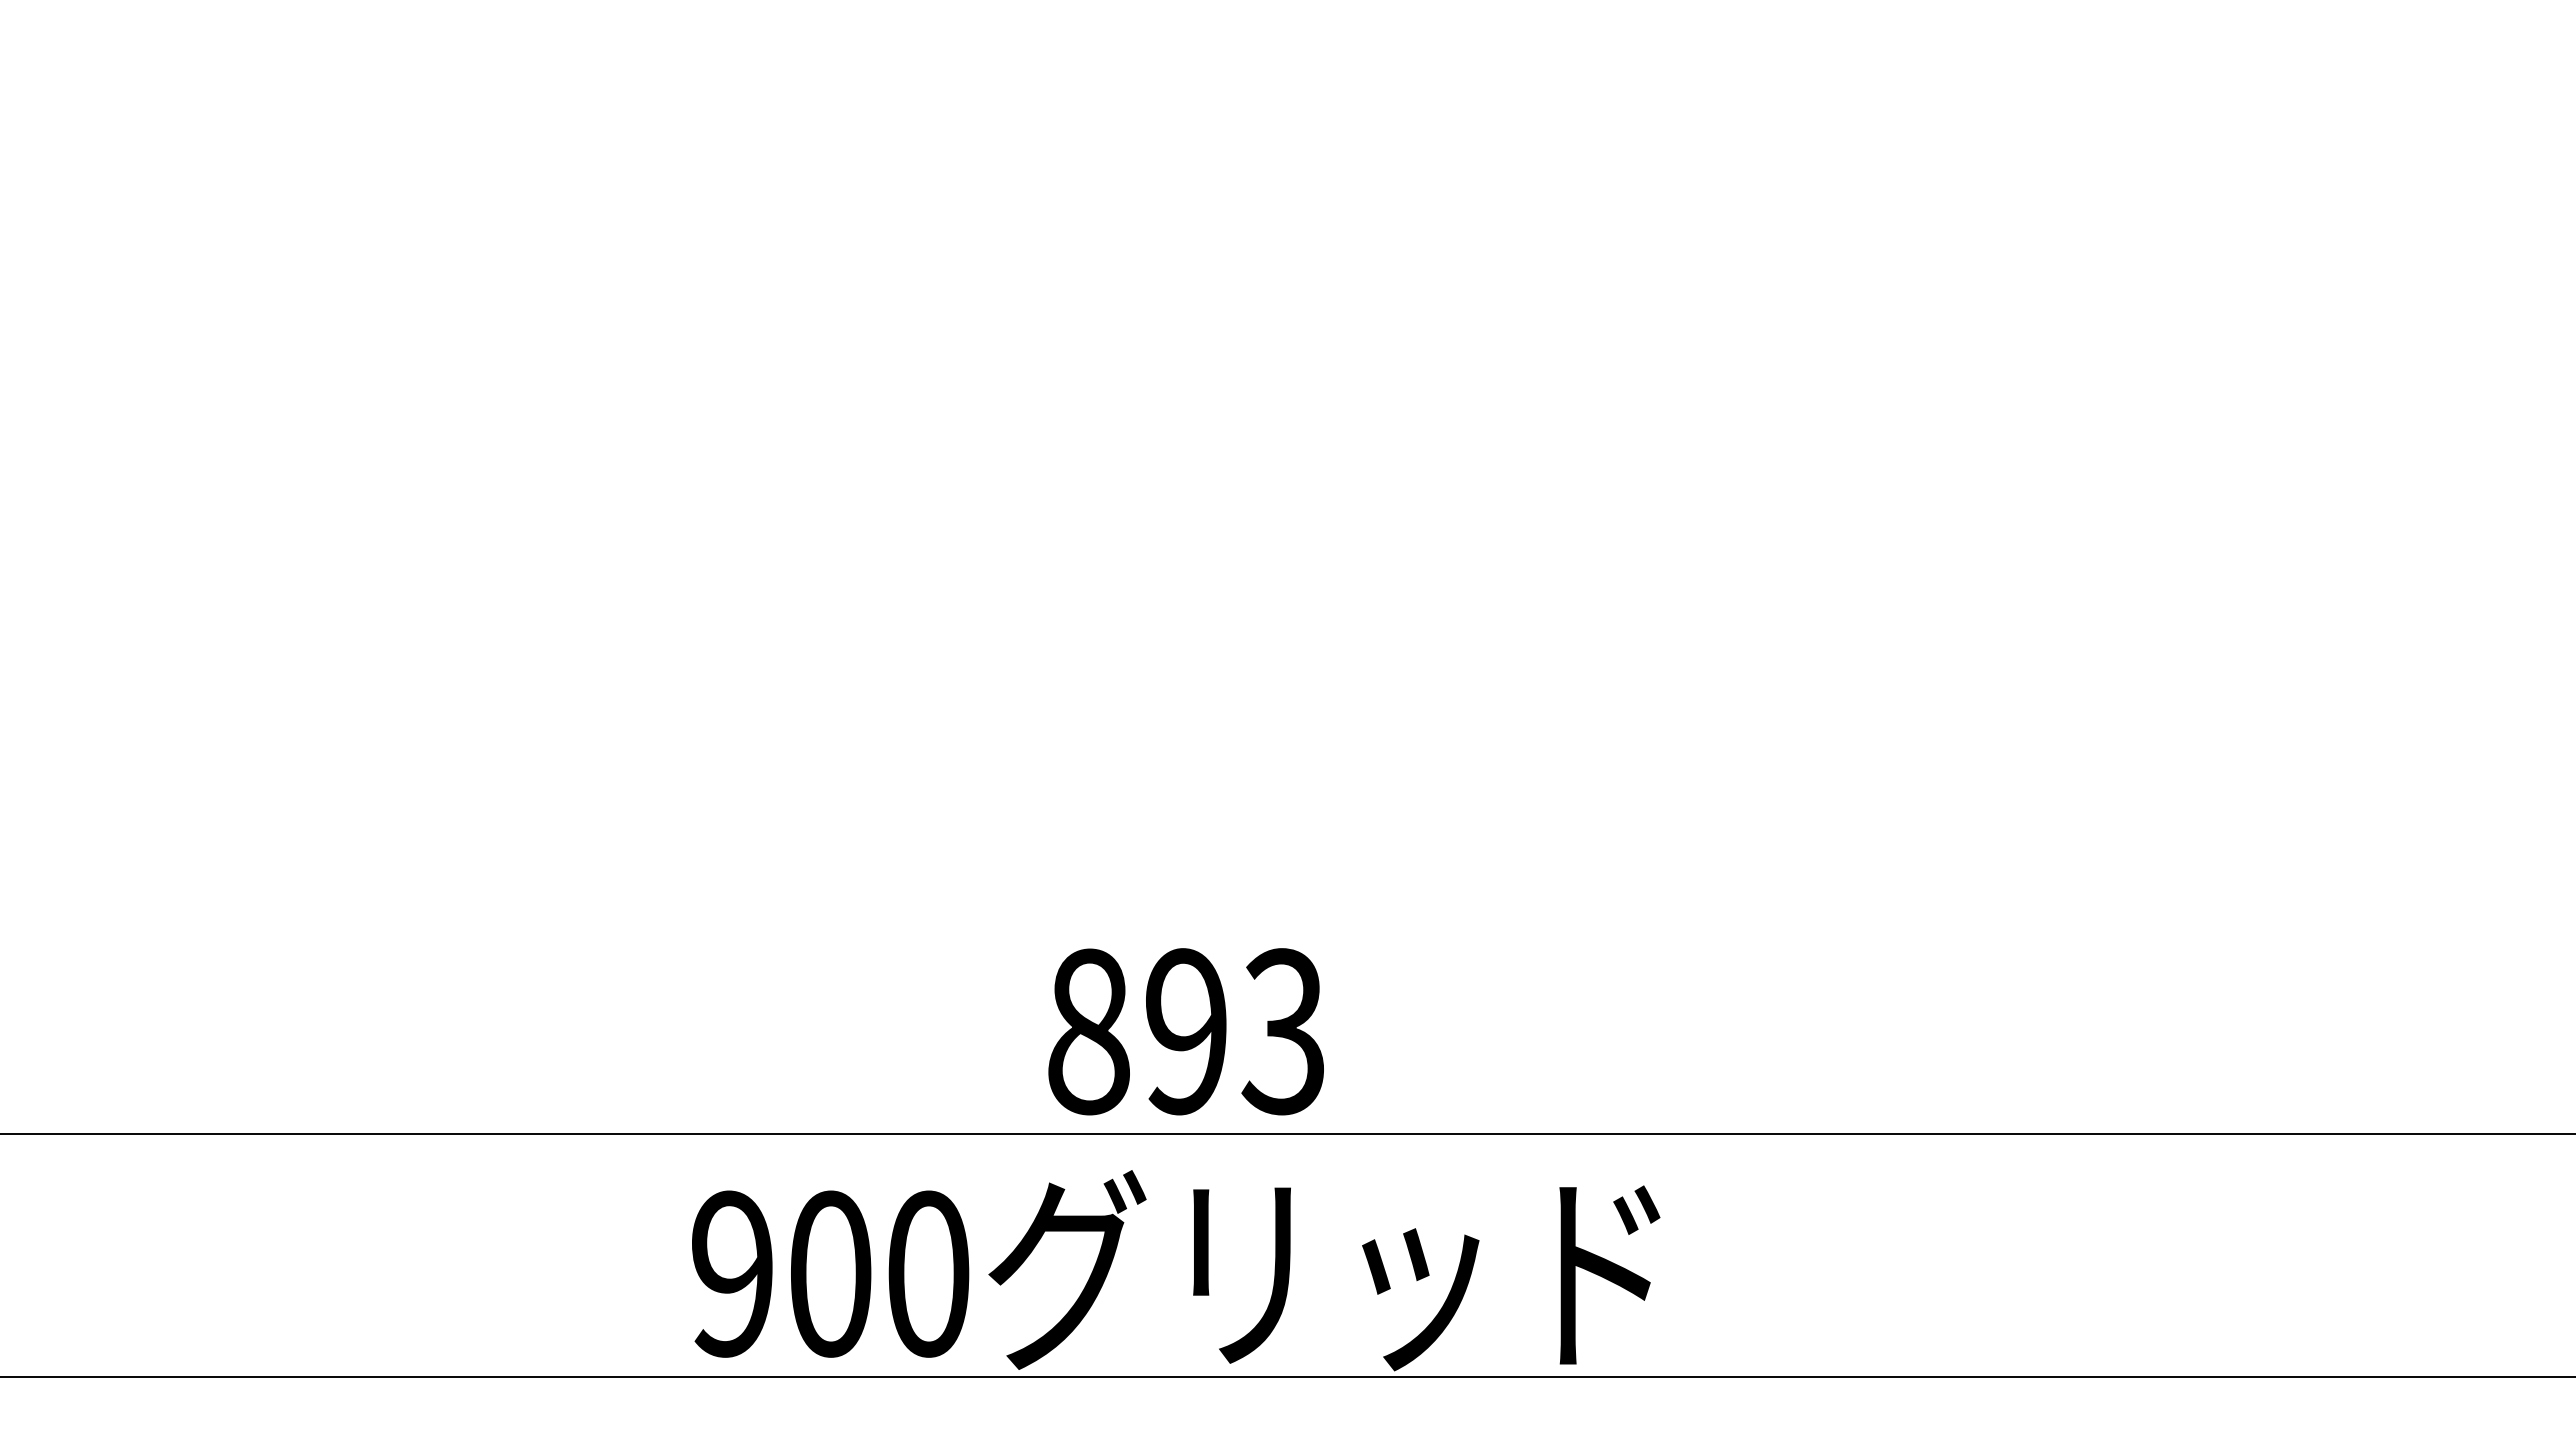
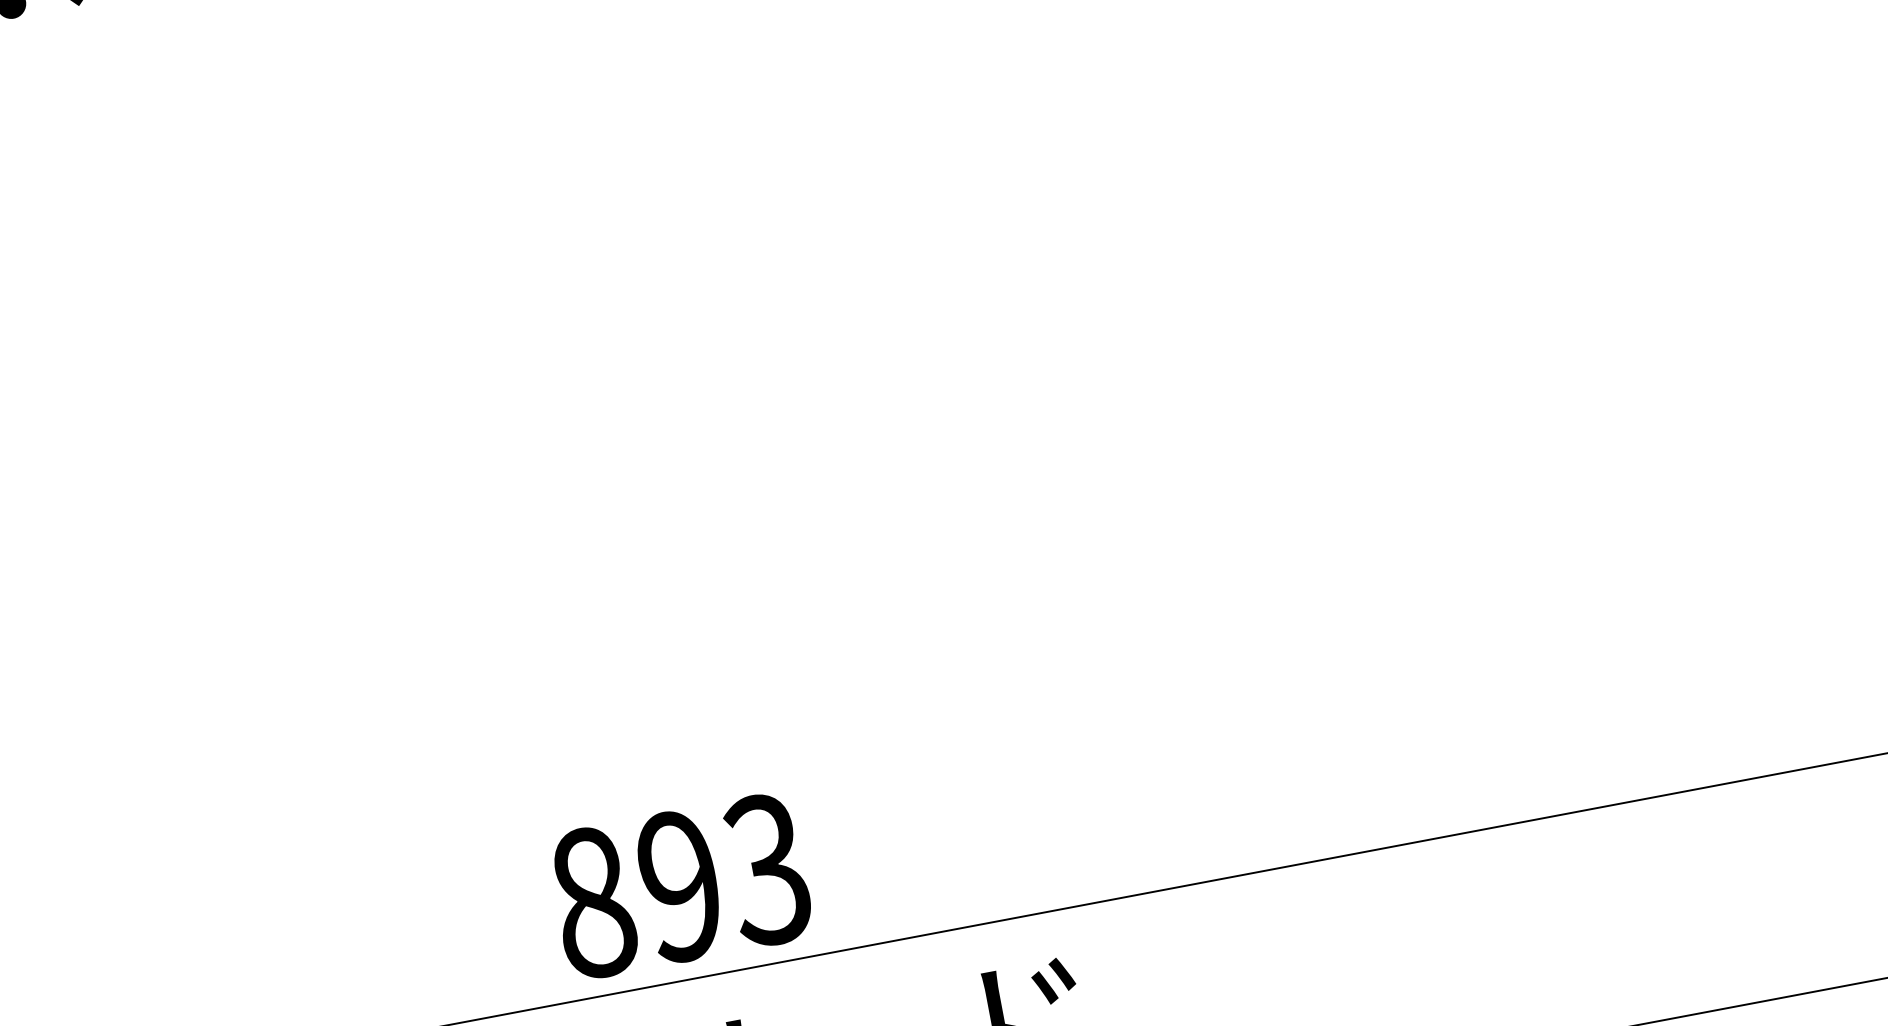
text: (1185, 1031) -> (679, 886), moved

